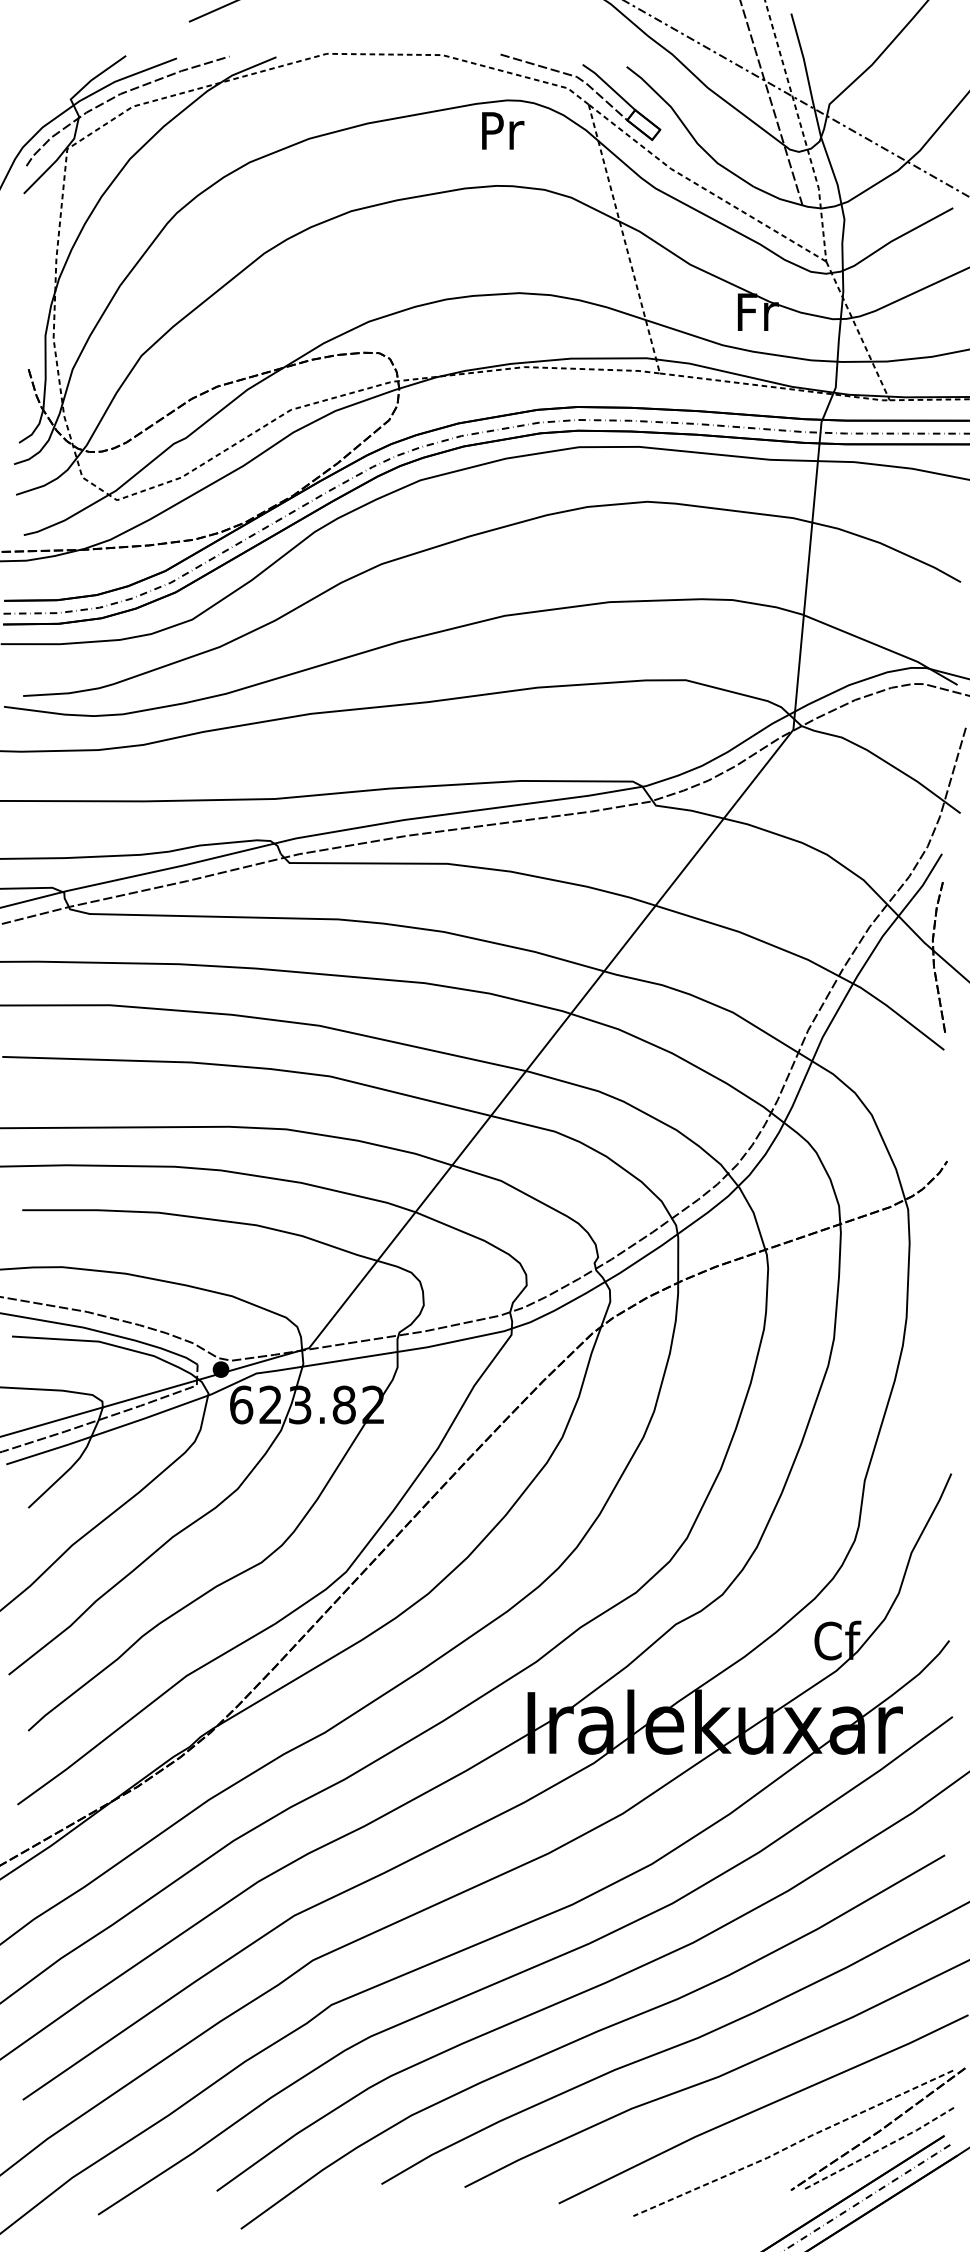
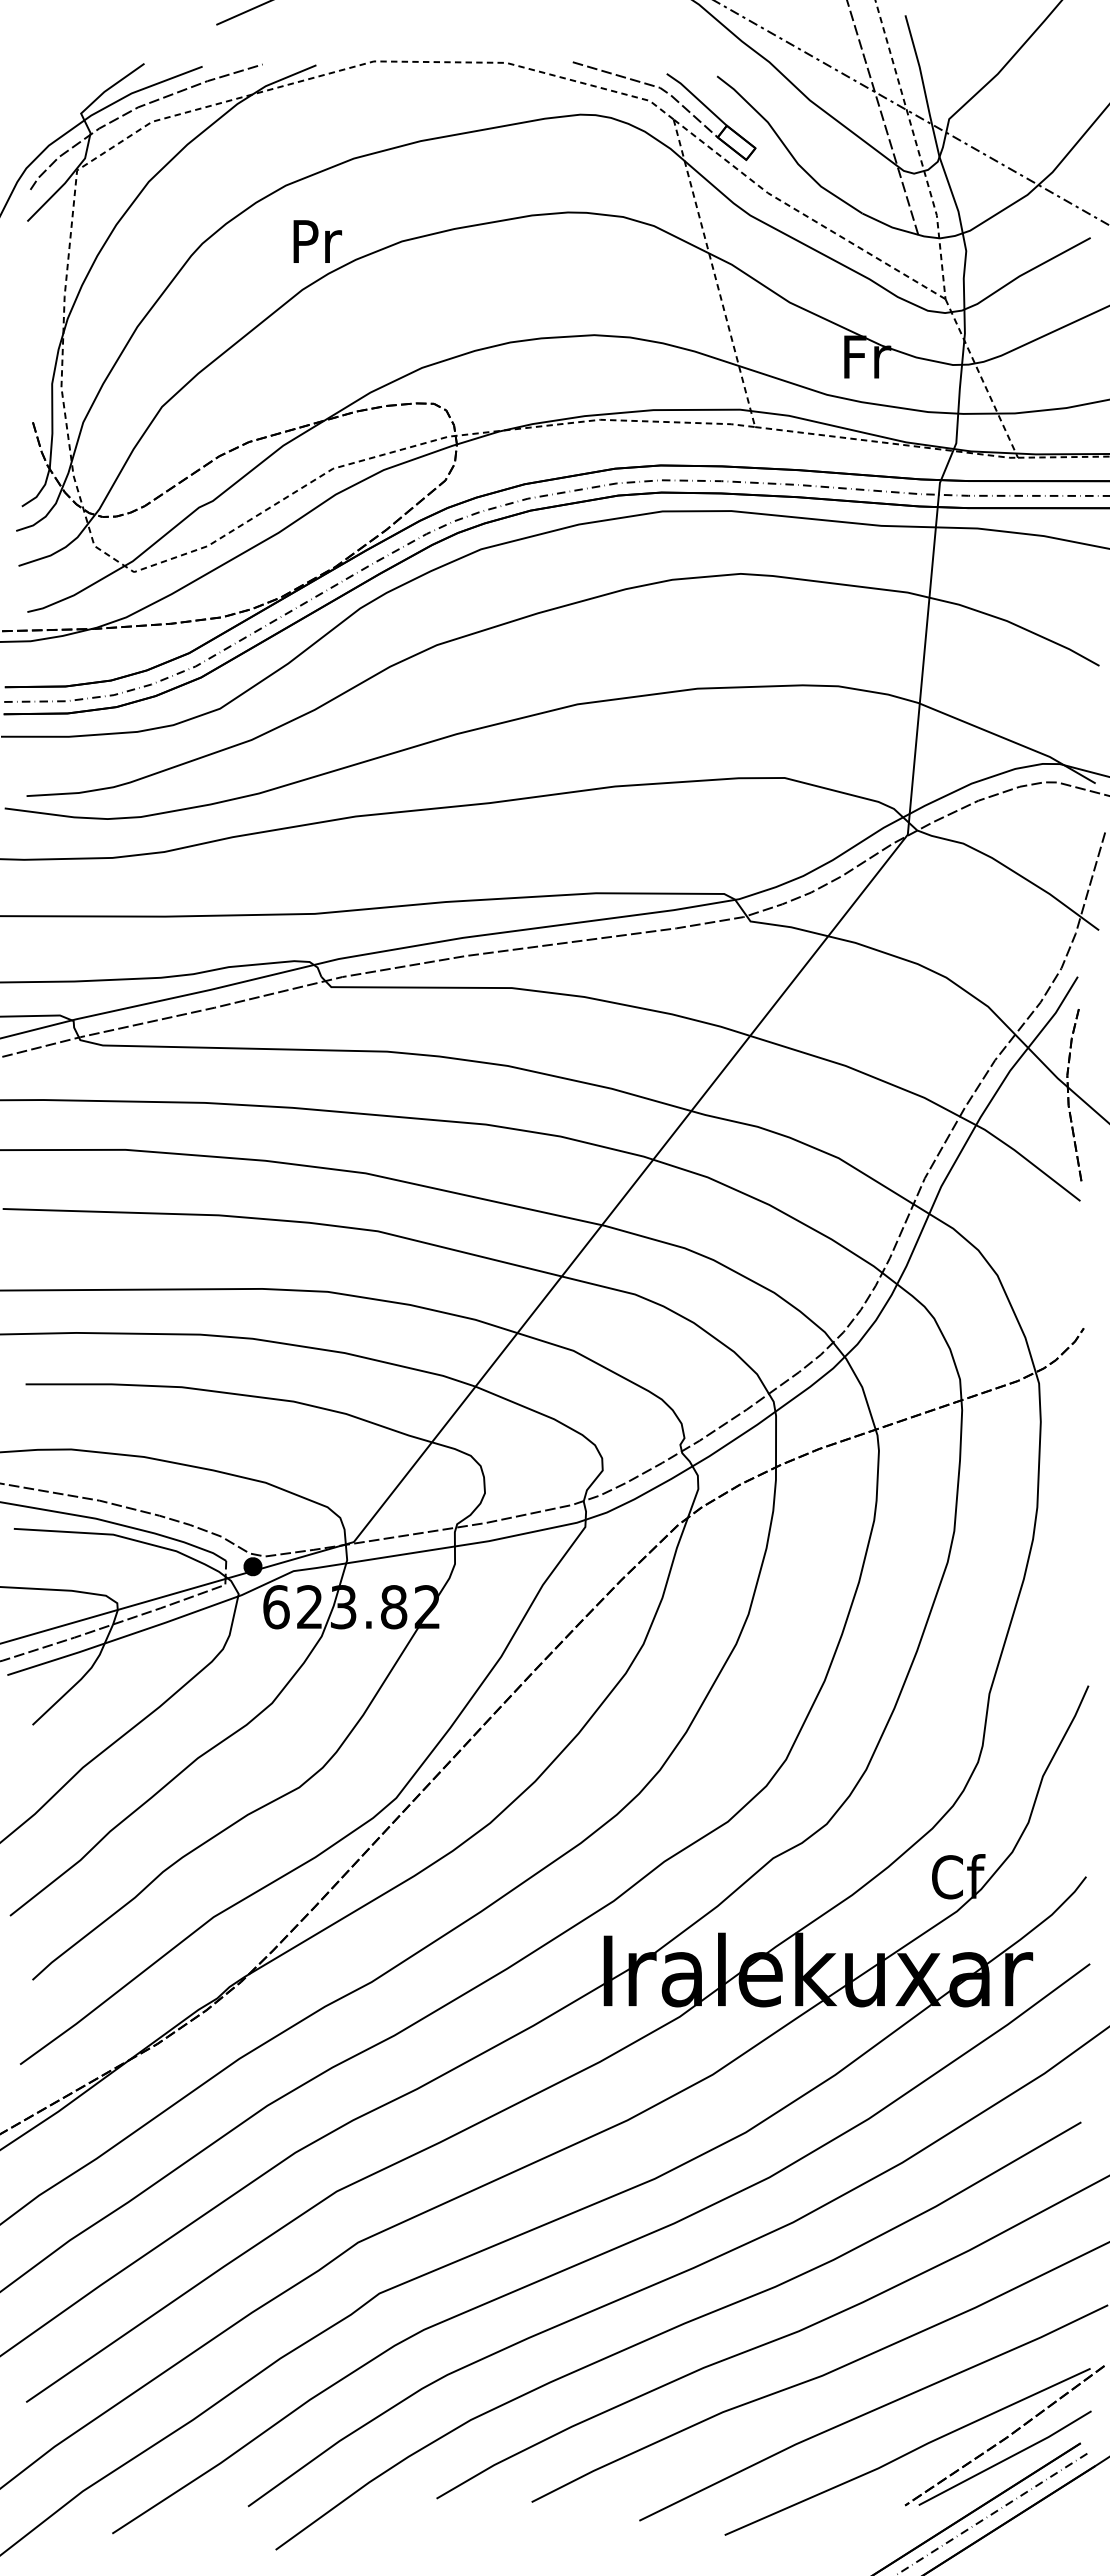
text: (502, 130) -> (317, 241), moved
line: (793, 2144) -> (907, 2453), dashed -> solid
line: (879, 2150) -> (1006, 2459), dashed -> solid

